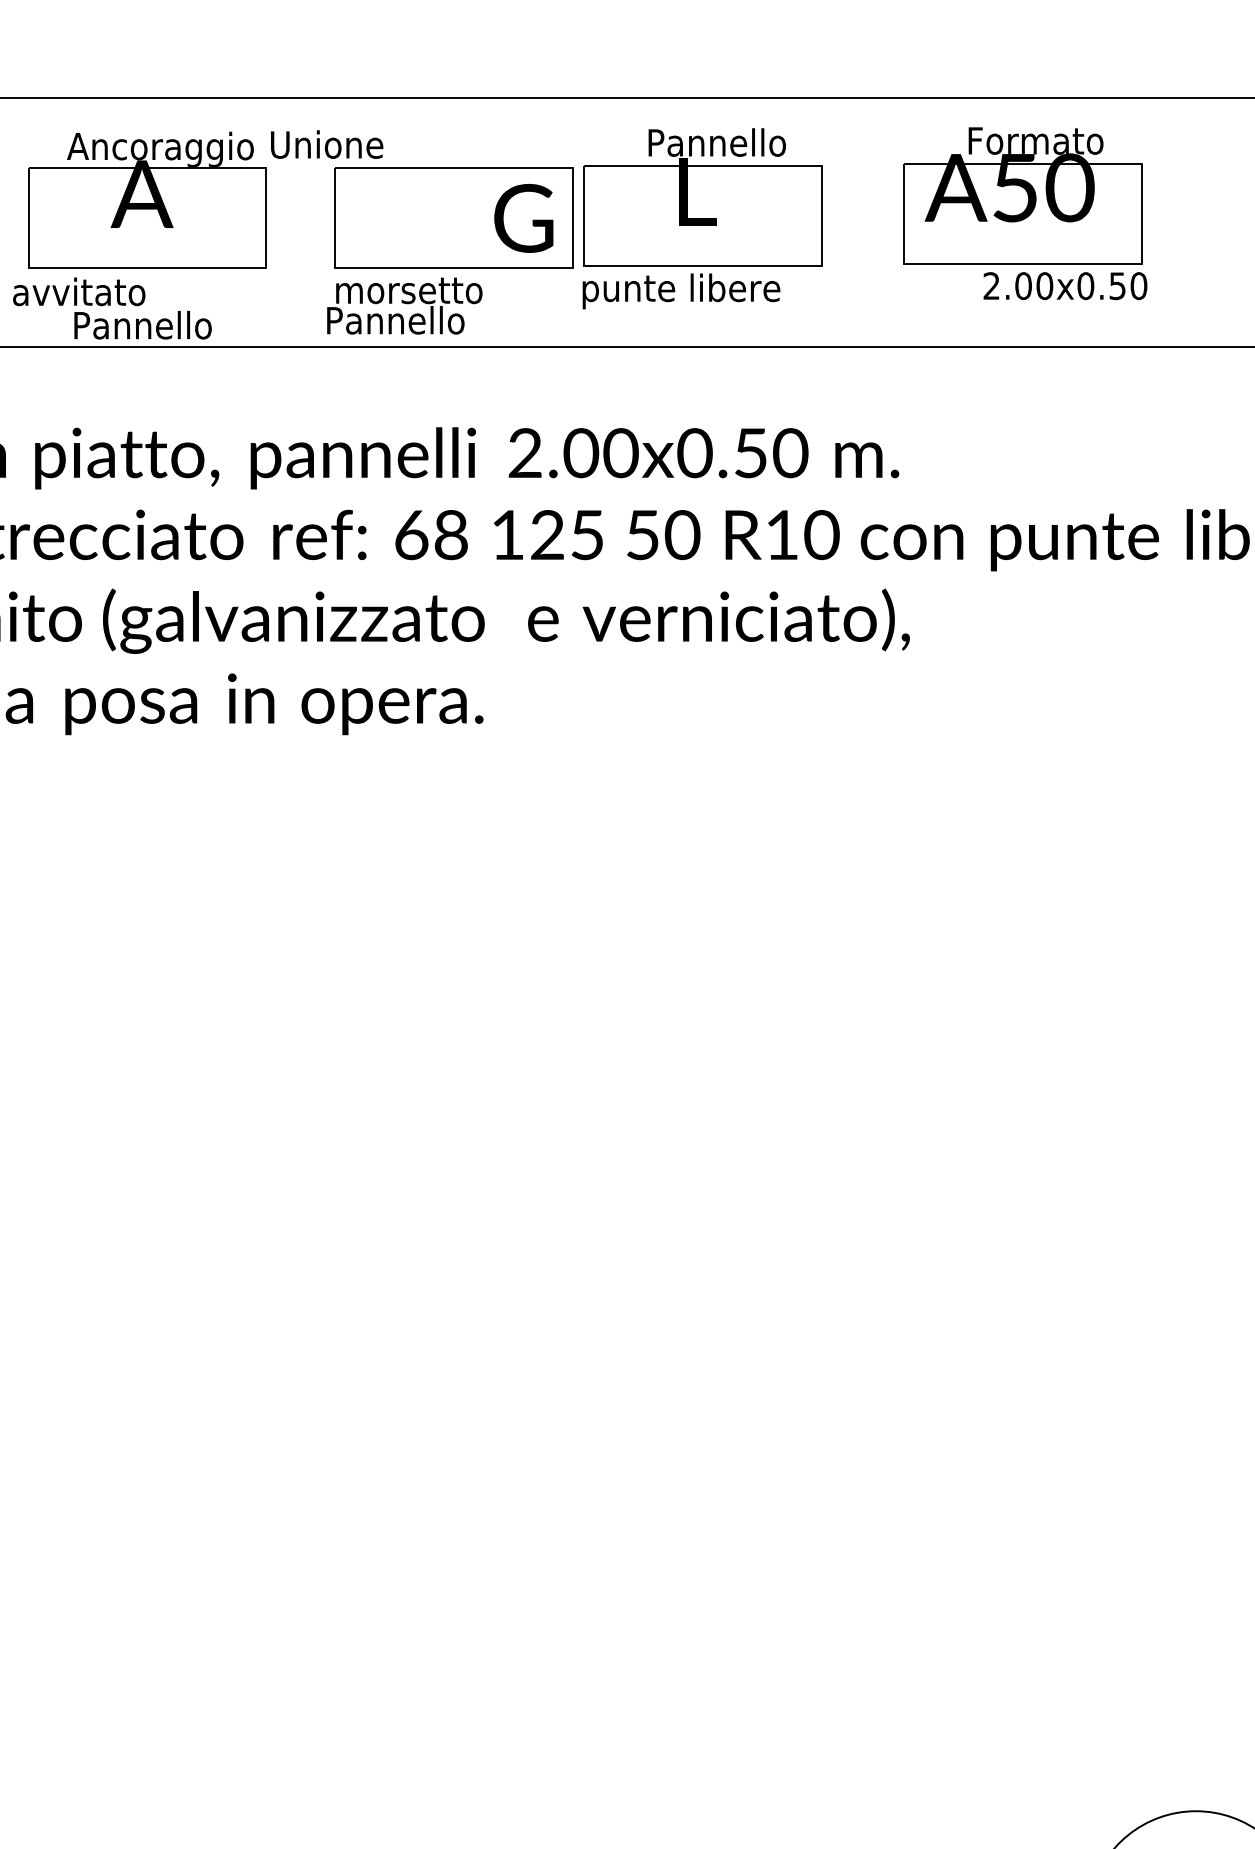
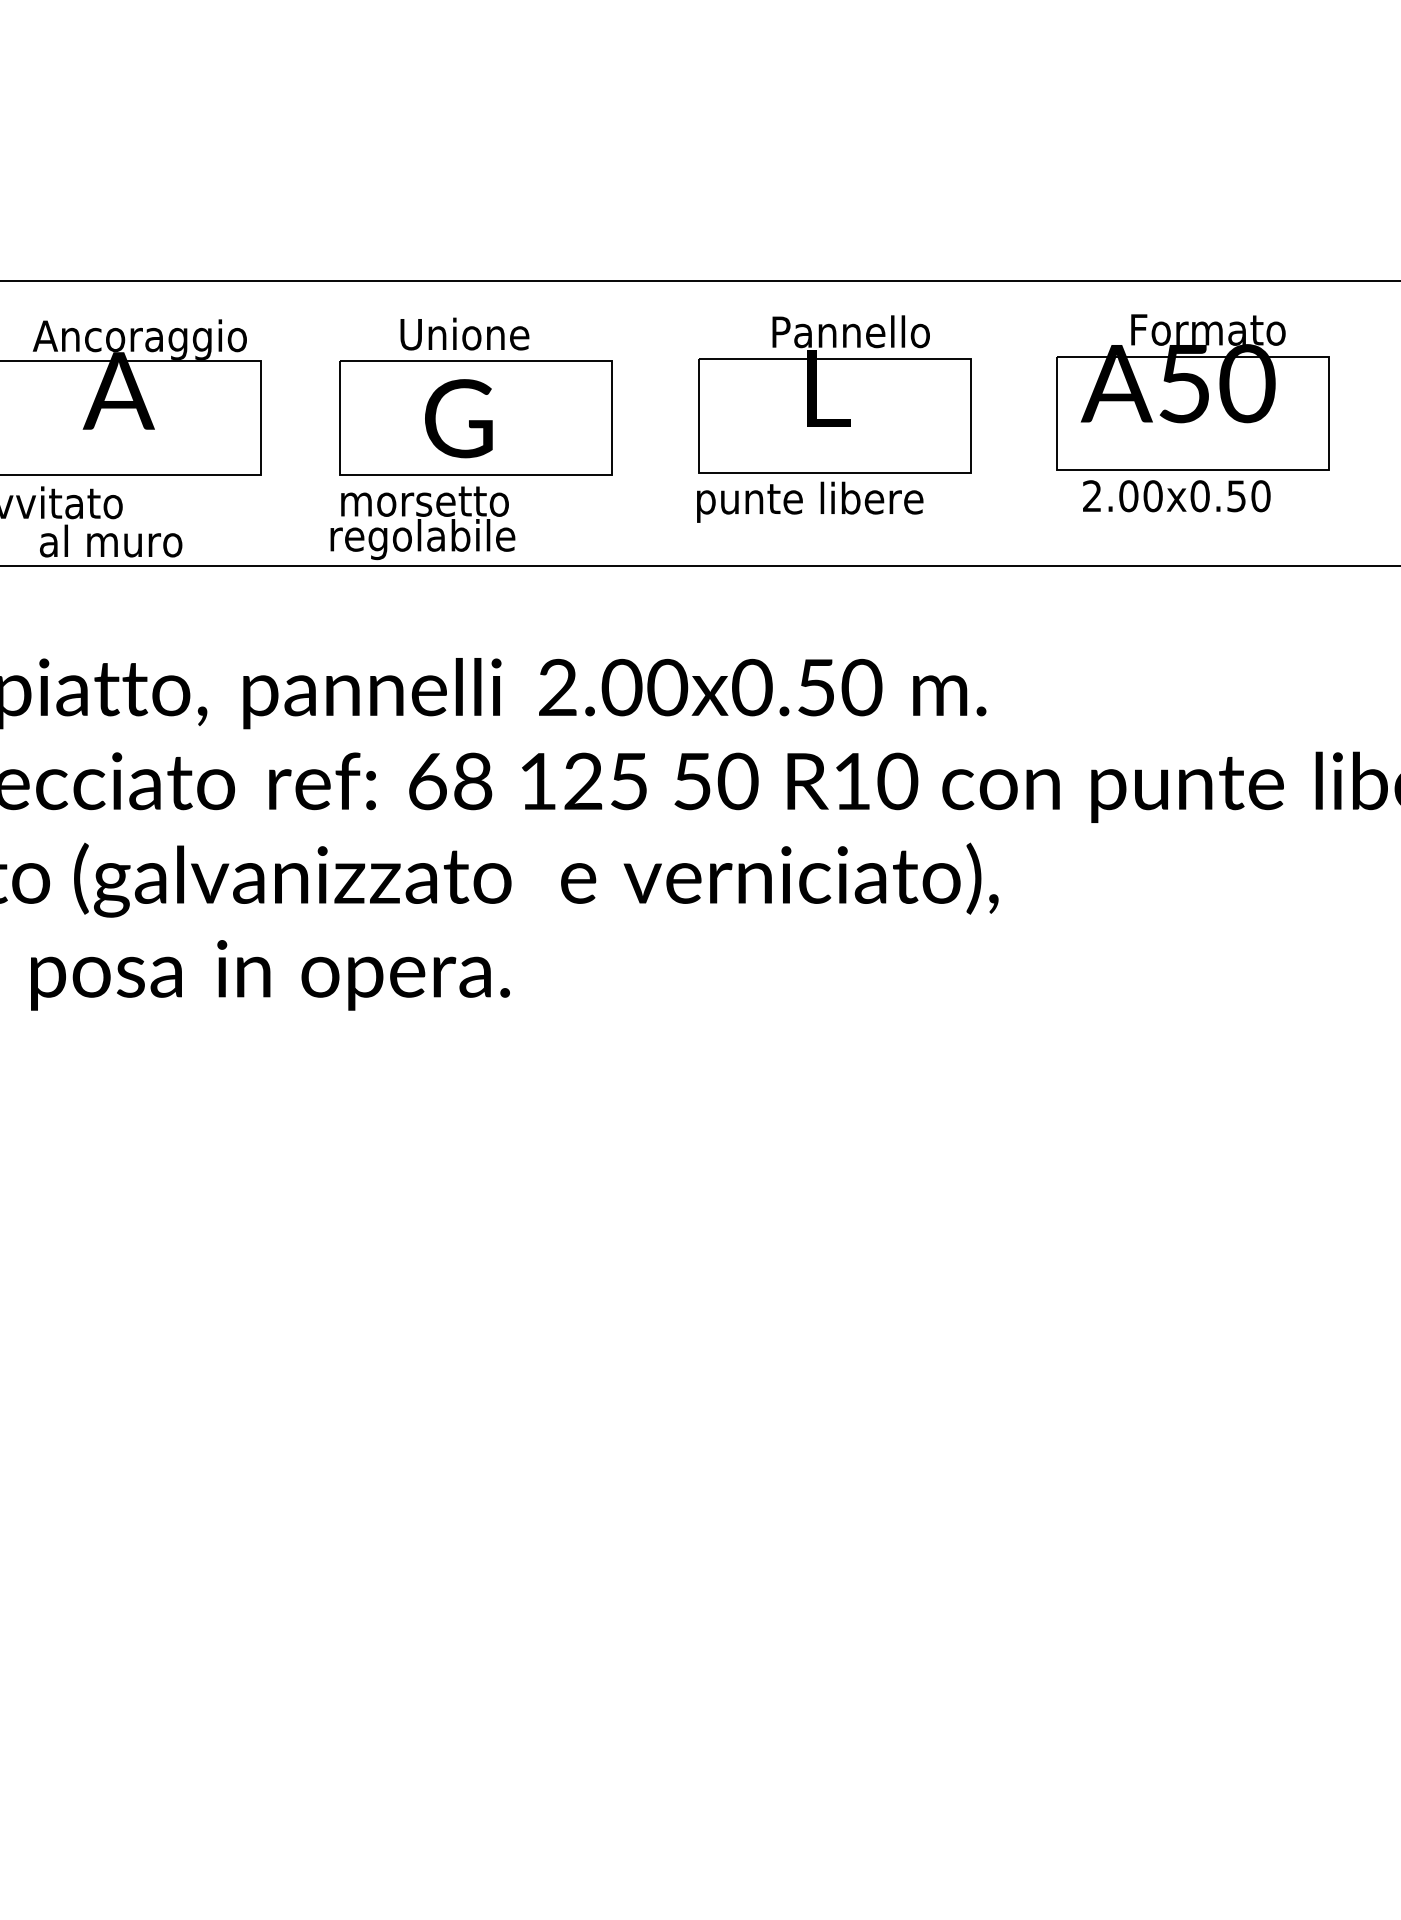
text: (327, 144) -> (465, 333), moved
part: (1022, 195) -> (1192, 392), moved
text: (523, 218) -> (458, 418), moved
part: (702, 218) -> (834, 418), moved
text: (407, 323) -> (422, 539), Pannello -> regolabile
text: (142, 325) -> (119, 541), Pannello -> al muro

